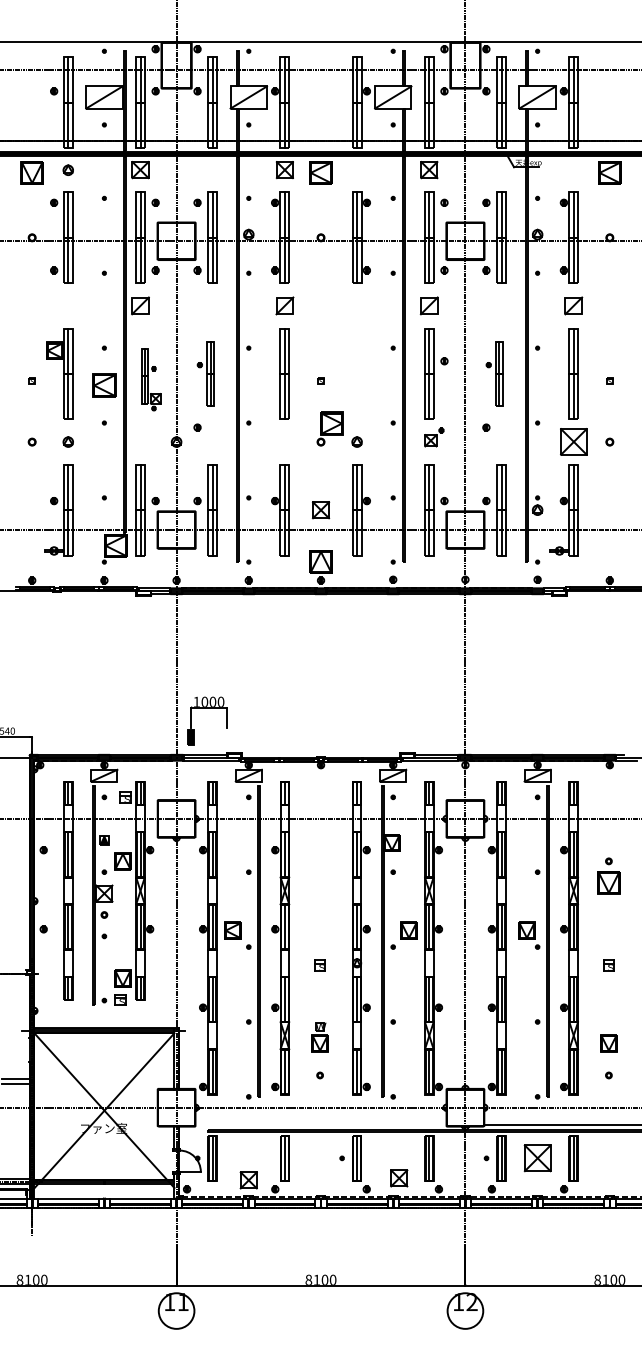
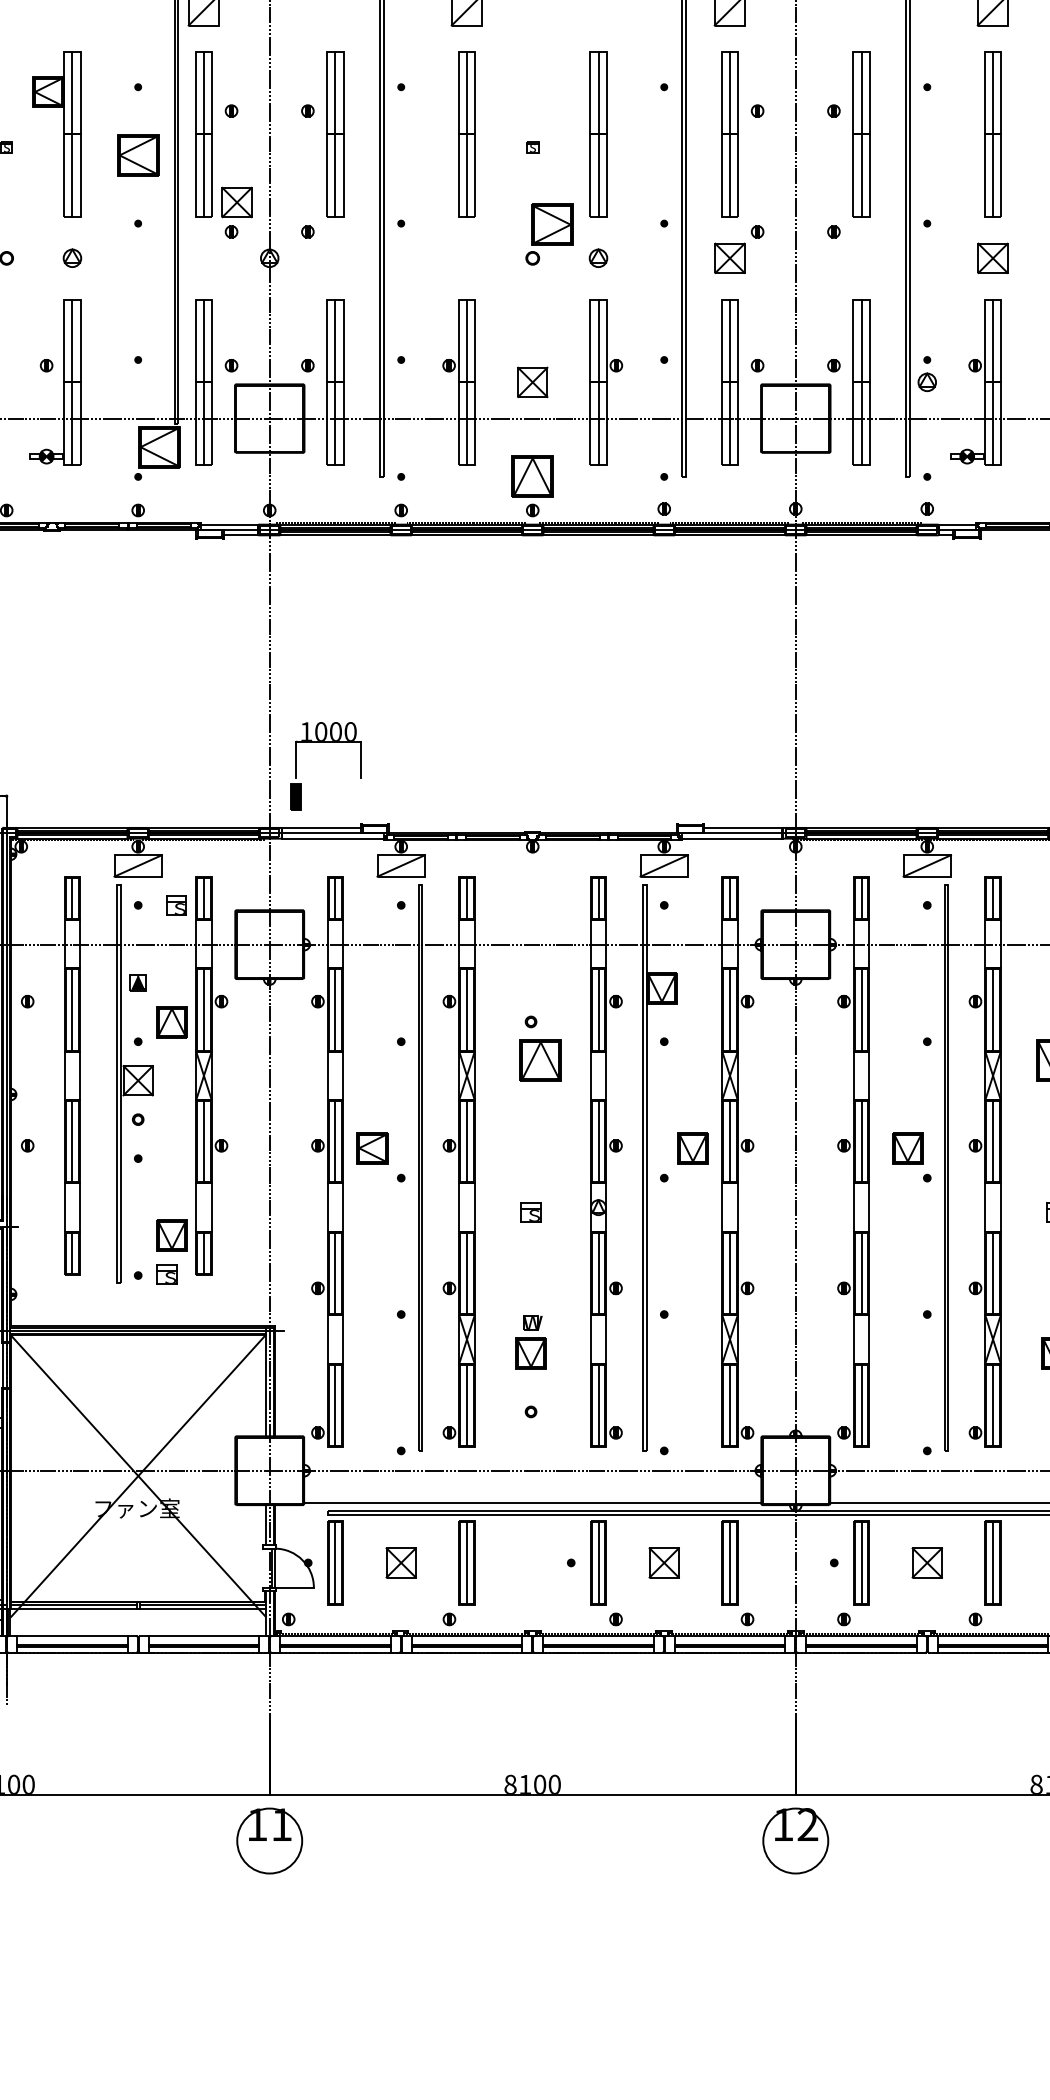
part: (205, 373) -> (322, 133), size x1.43
part: (357, 373) -> (599, 133), added
part: (494, 373) -> (848, 133), size x1.43
part: (151, 379) -> (223, 144), size x1.67
part: (434, 437) -> (739, 249), size x1.43
part: (573, 442) -> (992, 259), size x0.62
part: (325, 875) -> (540, 1047), added
line: (320, 1125) -> (531, 1503), added
part: (537, 1158) -> (927, 1563), size x0.62
part: (399, 1178) -> (664, 1563), moved
part: (248, 1180) -> (400, 1563), moved

